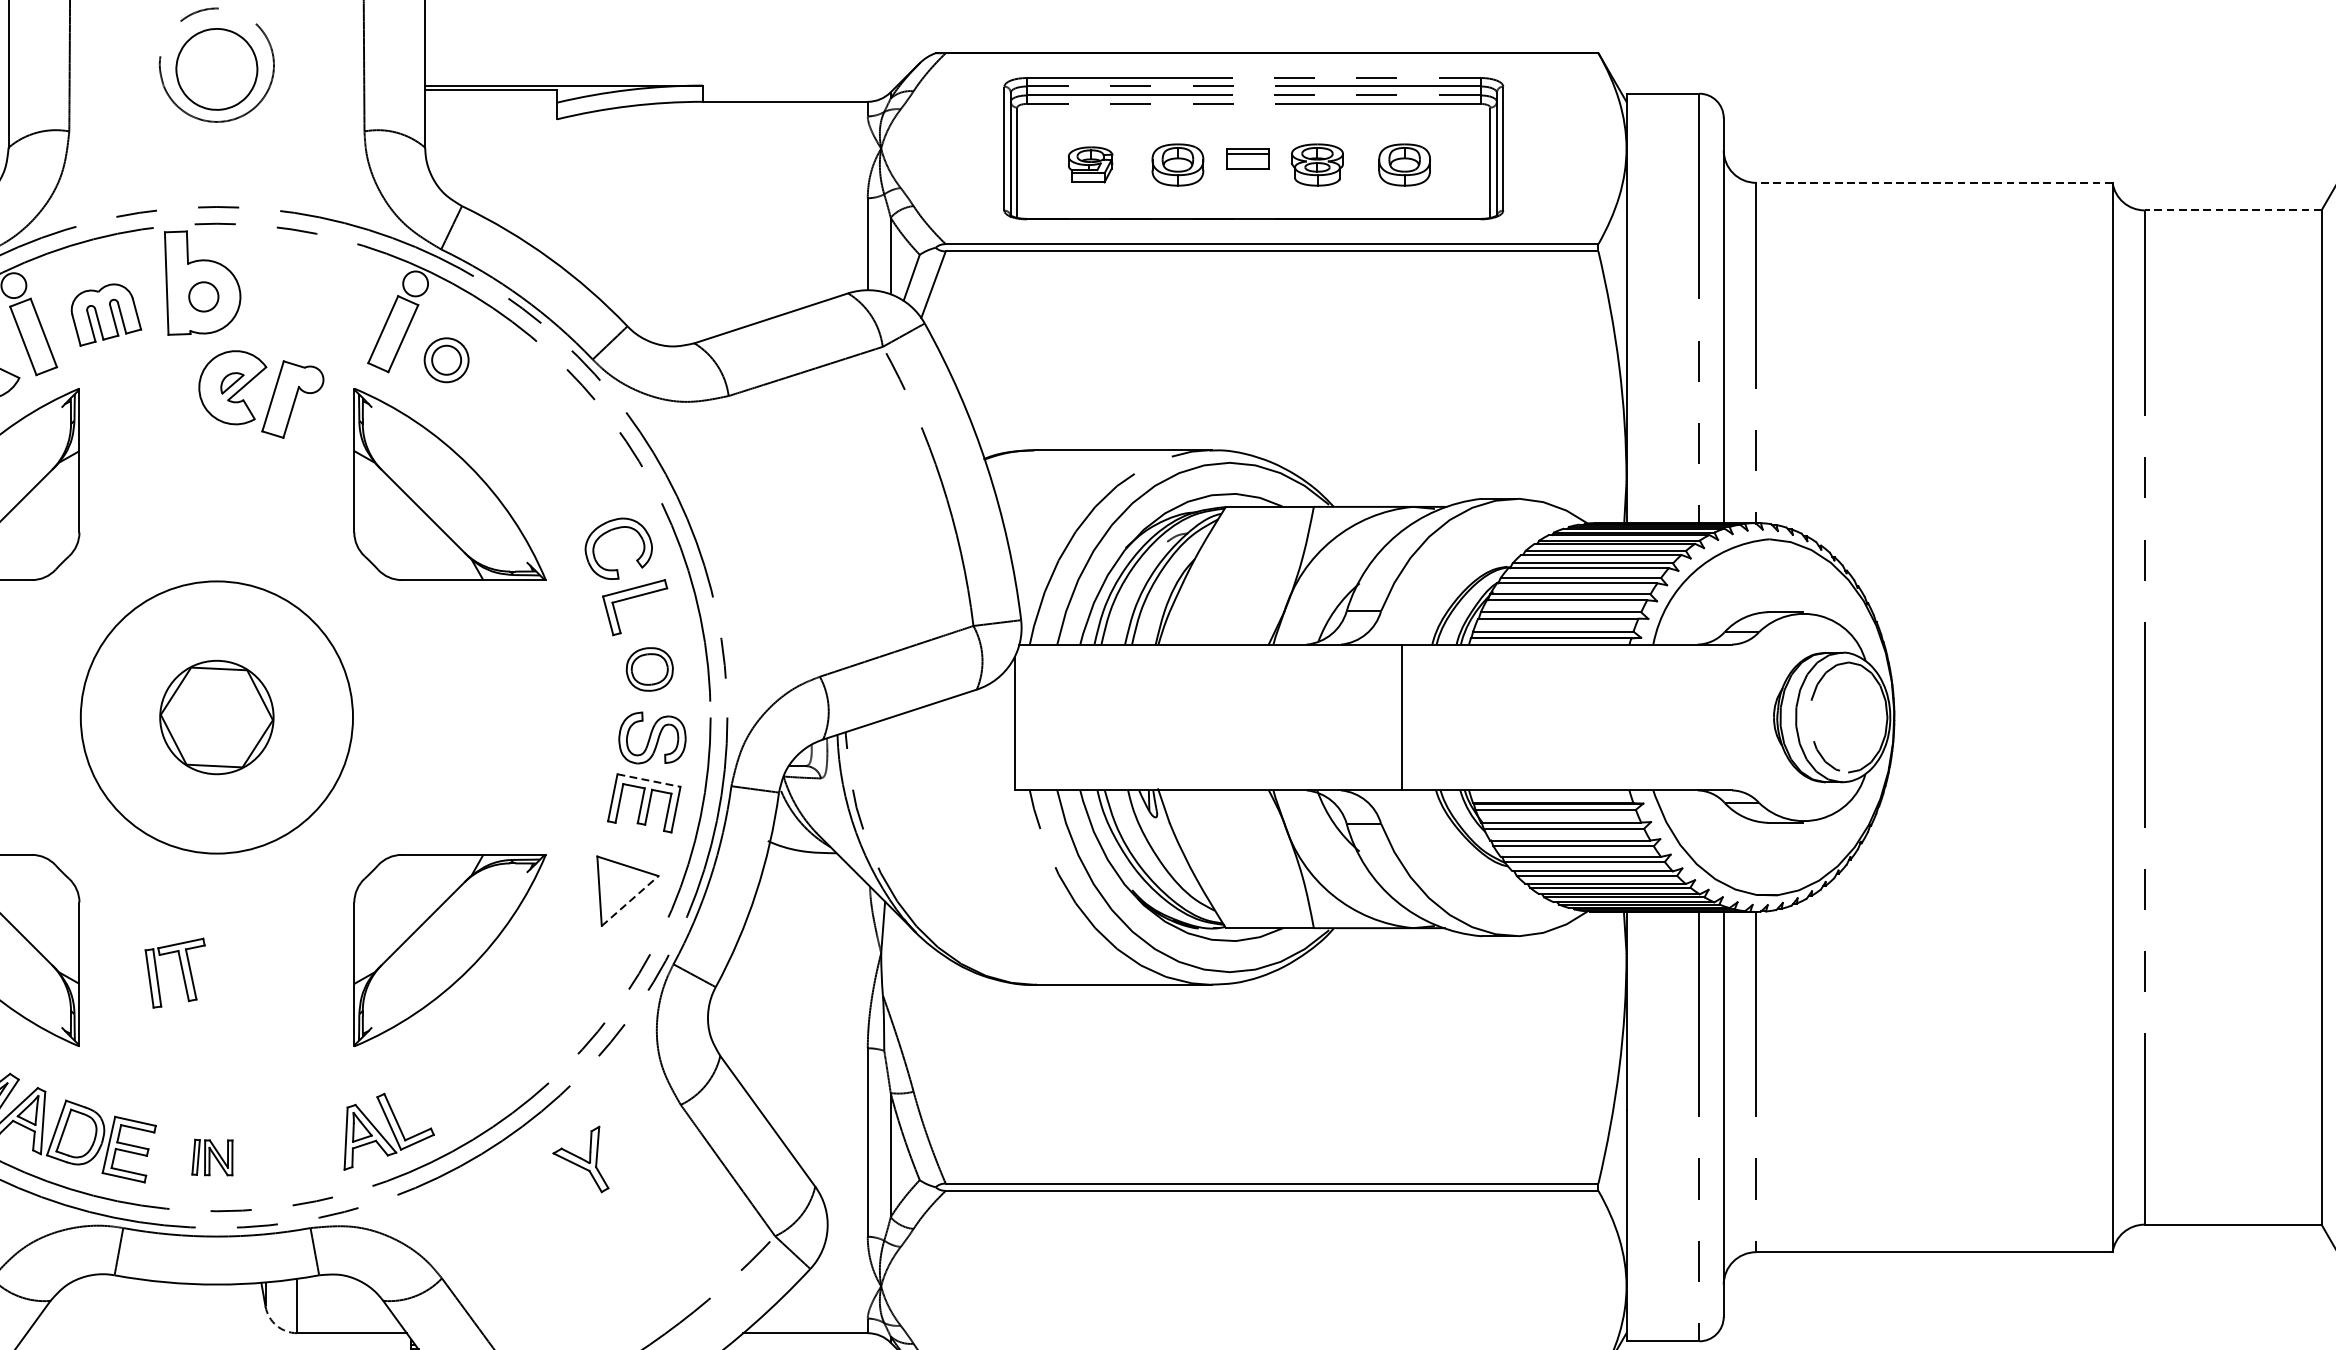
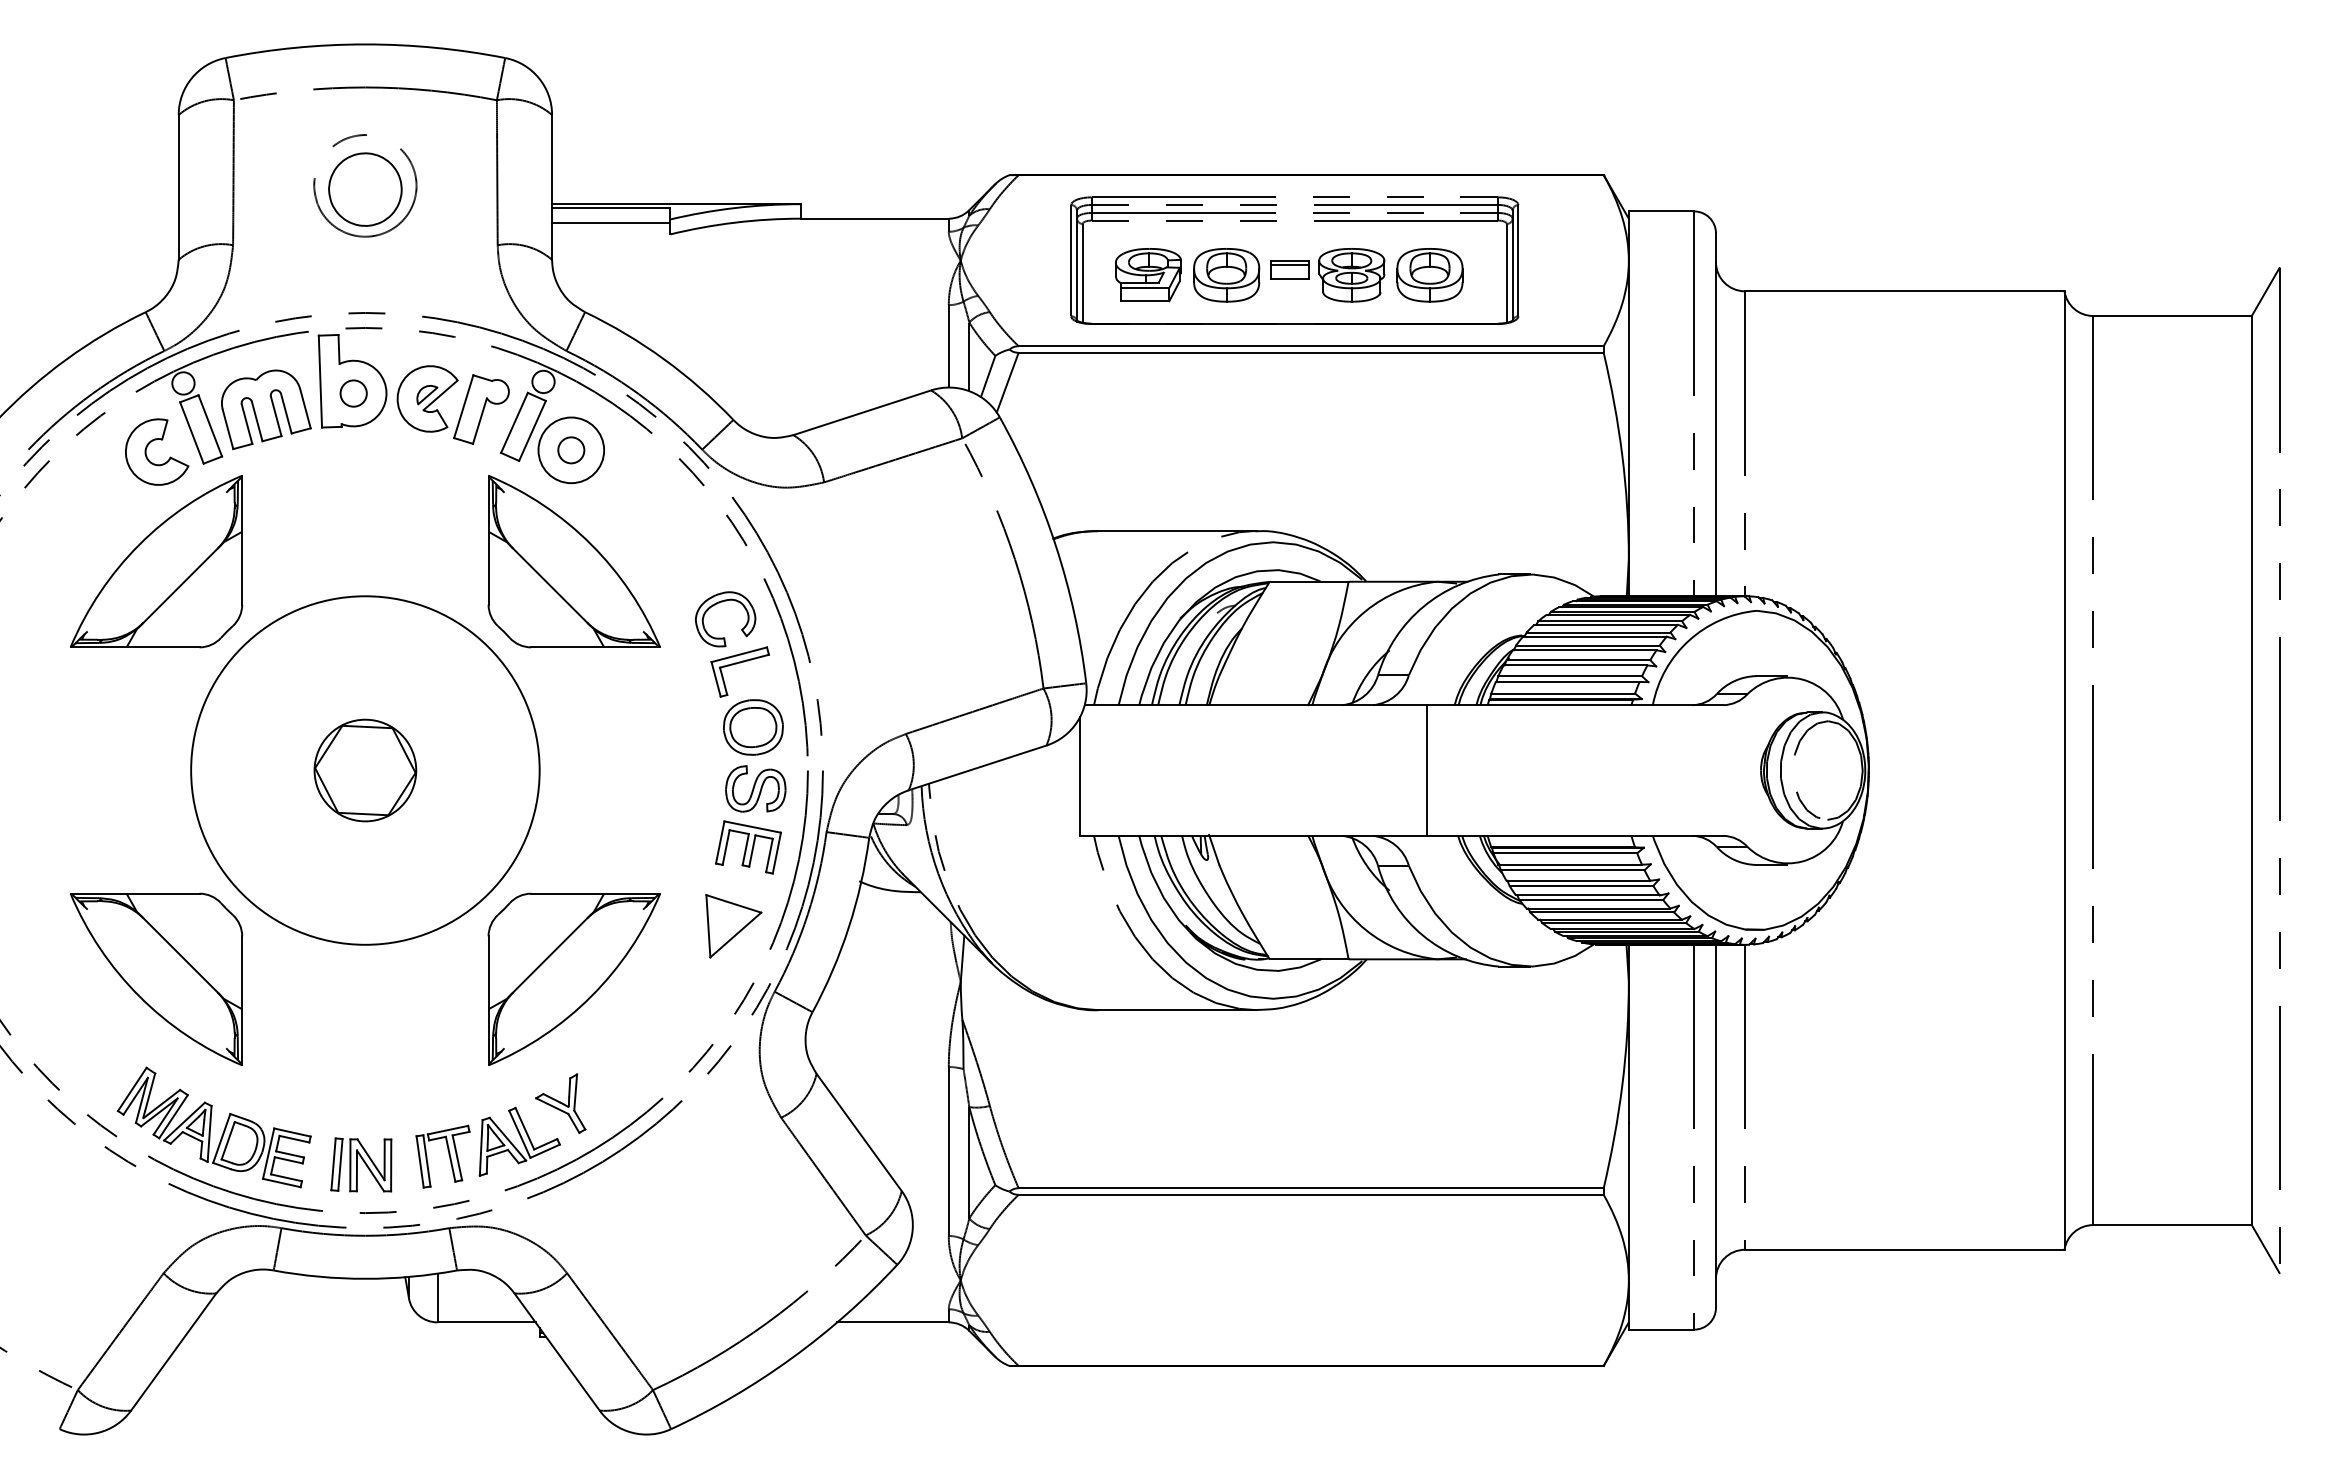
line: (491, 106) -> (611, 222), added
part: (1090, 165) -> (1148, 275), size x1.67
part: (1177, 165) -> (1226, 275), size x1.43
part: (1317, 165) -> (1351, 275), size x1.43
part: (1404, 165) -> (1429, 275), size x1.43
line: (1934, 183) -> (1904, 291), dashed -> solid
line: (2233, 210) -> (2172, 316), dashed -> solid
part: (106, 314) -> (266, 409), size x1.43
circle: (446, 360) -> (571, 450), size x1.67
part: (271, 396) -> (462, 406), moved
part: (649, 669) -> (753, 727), size x1.43
circle: (217, 717) -> (365, 770), size x1.43
line: (648, 781) -> (752, 827), dashed -> solid
line: (629, 901) -> (735, 935), dashed -> solid
part: (181, 971) -> (448, 1155), moved
part: (212, 1157) -> (361, 1164), size x1.67
part: (580, 1159) -> (560, 1103), moved
arc: (276, 1325) -> (418, 1315), dashed -> solid

